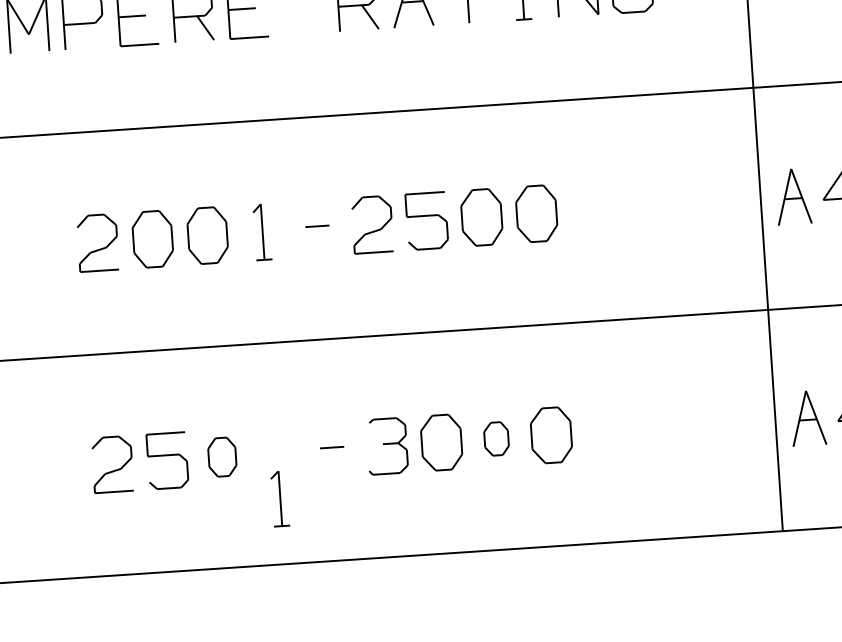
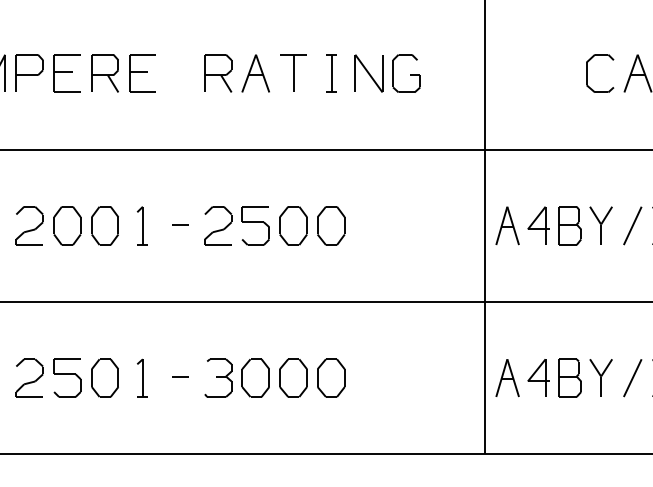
part: (496, 438) -> (293, 377), size x1.67
part: (221, 456) -> (104, 377), size x1.43
part: (279, 497) -> (142, 377), moved

